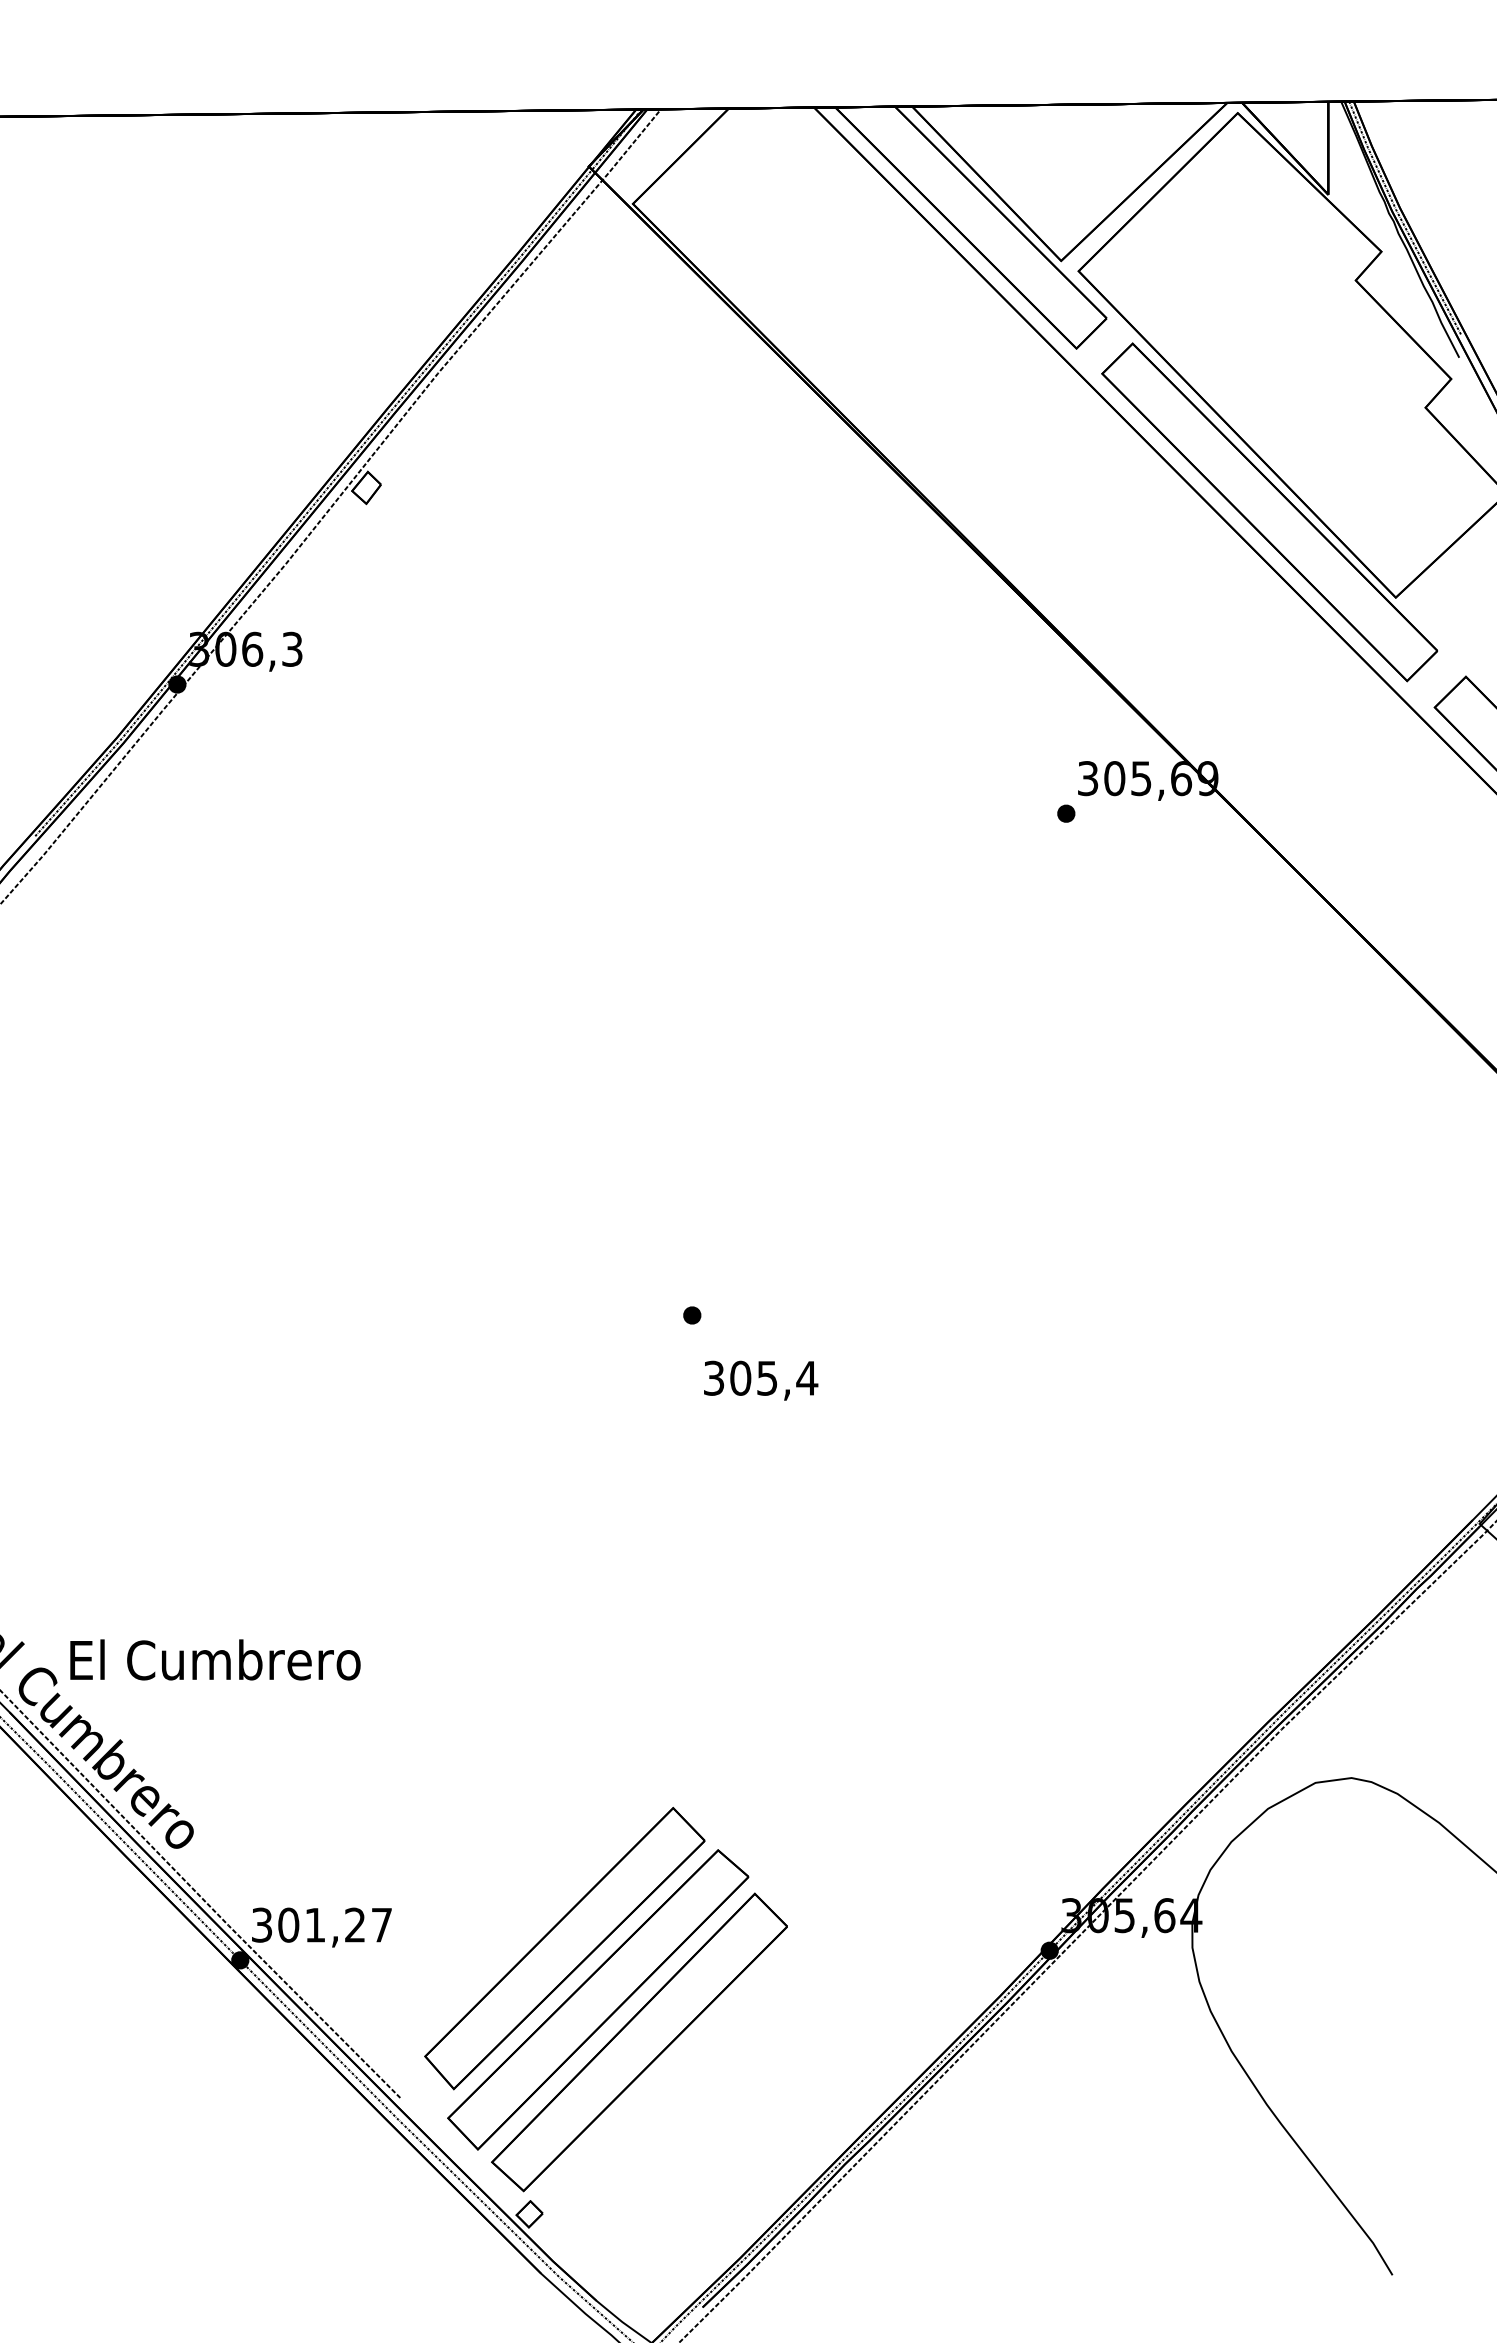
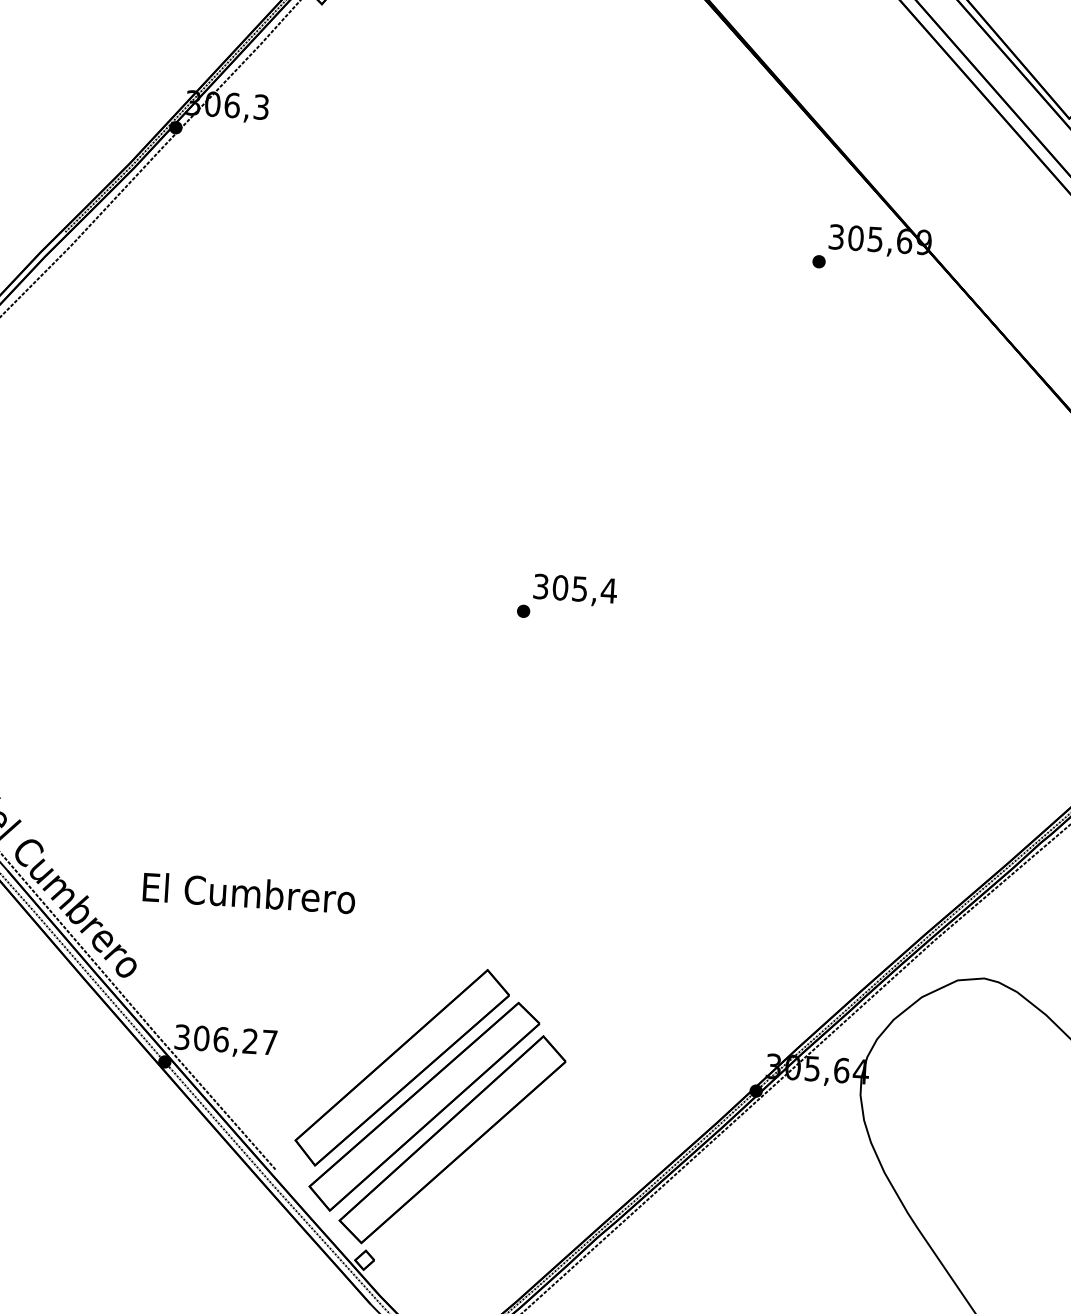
text: (761, 1380) -> (575, 590), moved
text: (215, 1659) -> (249, 892), moved
text: (315, 1924) -> (221, 1039), 301,27 -> 306,27

